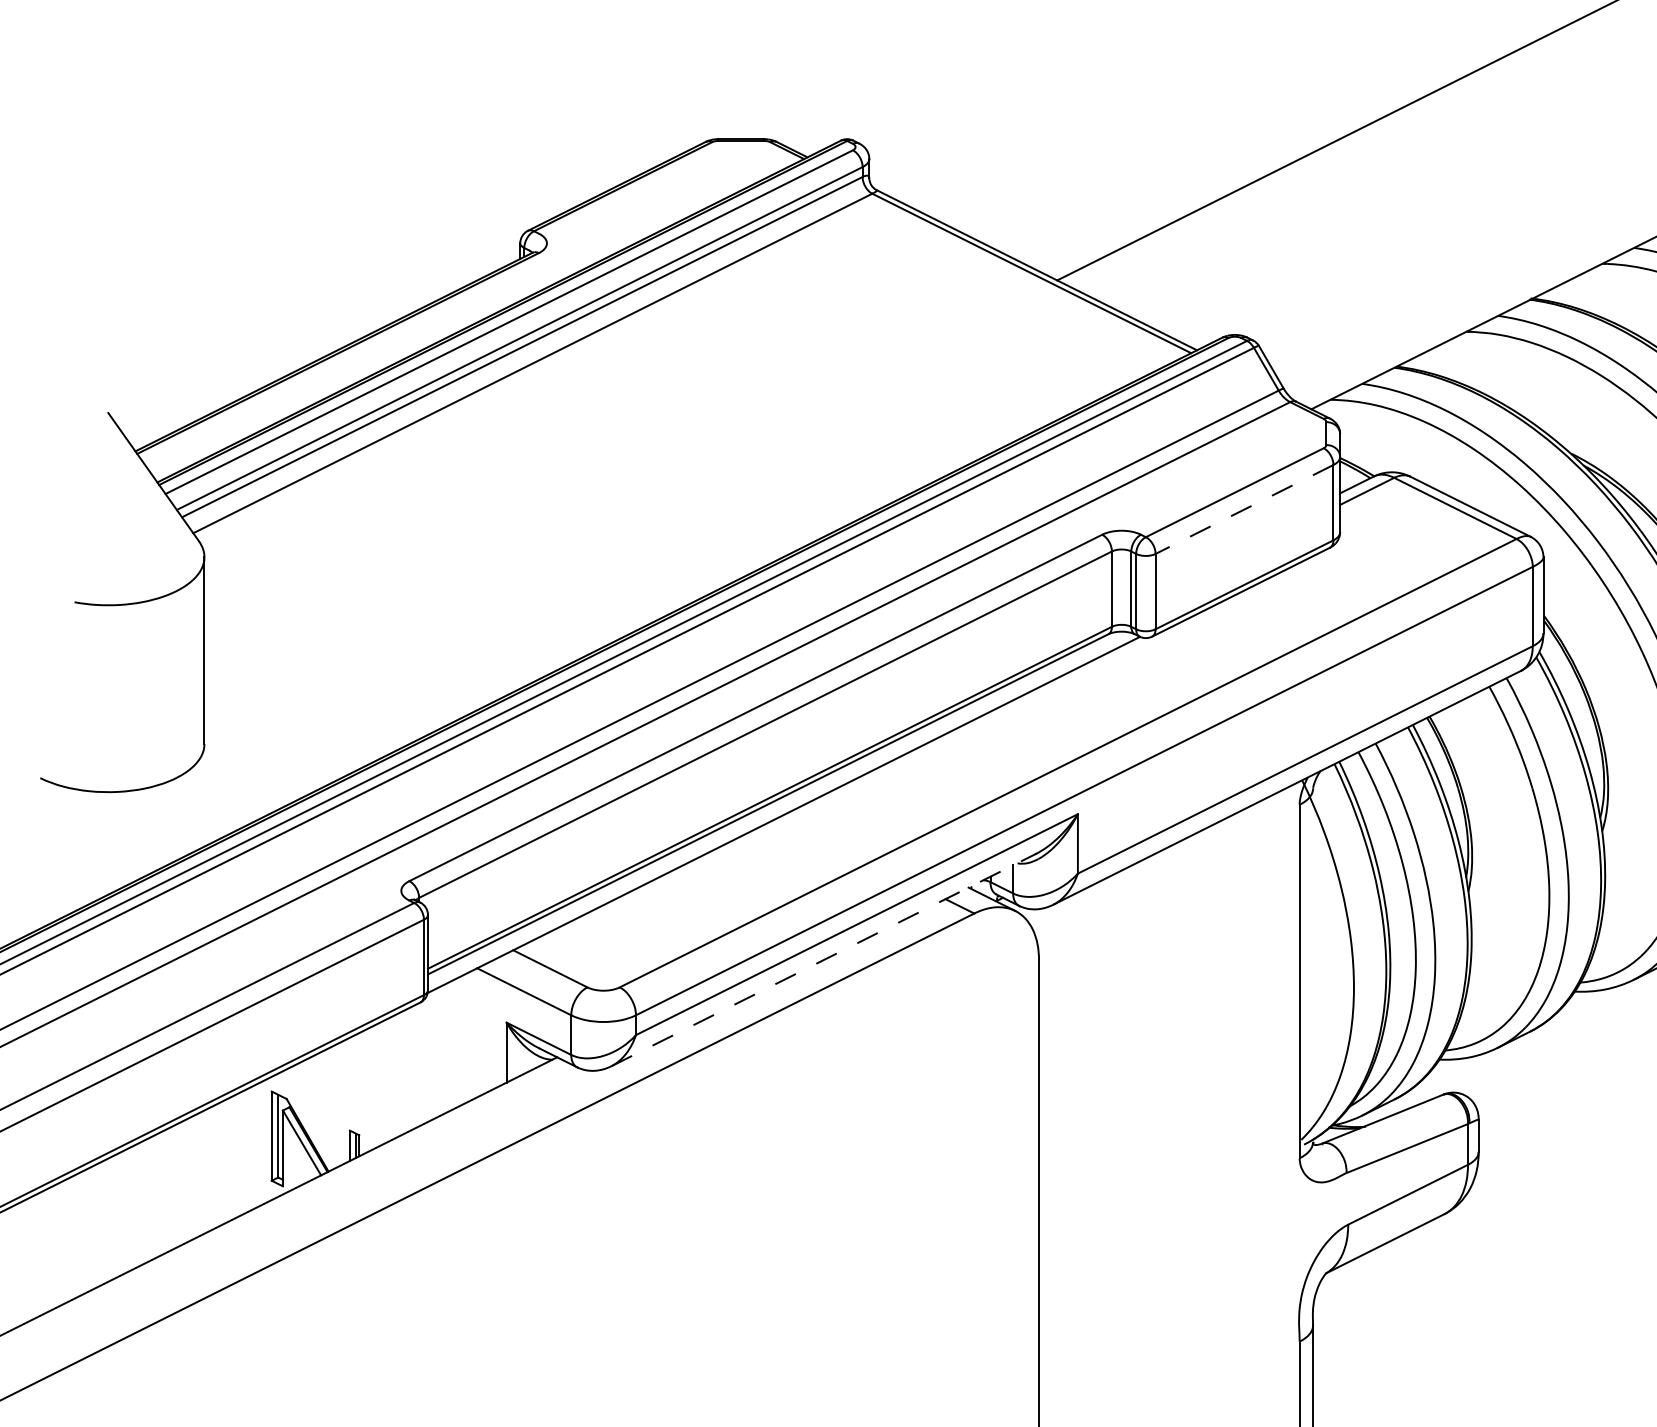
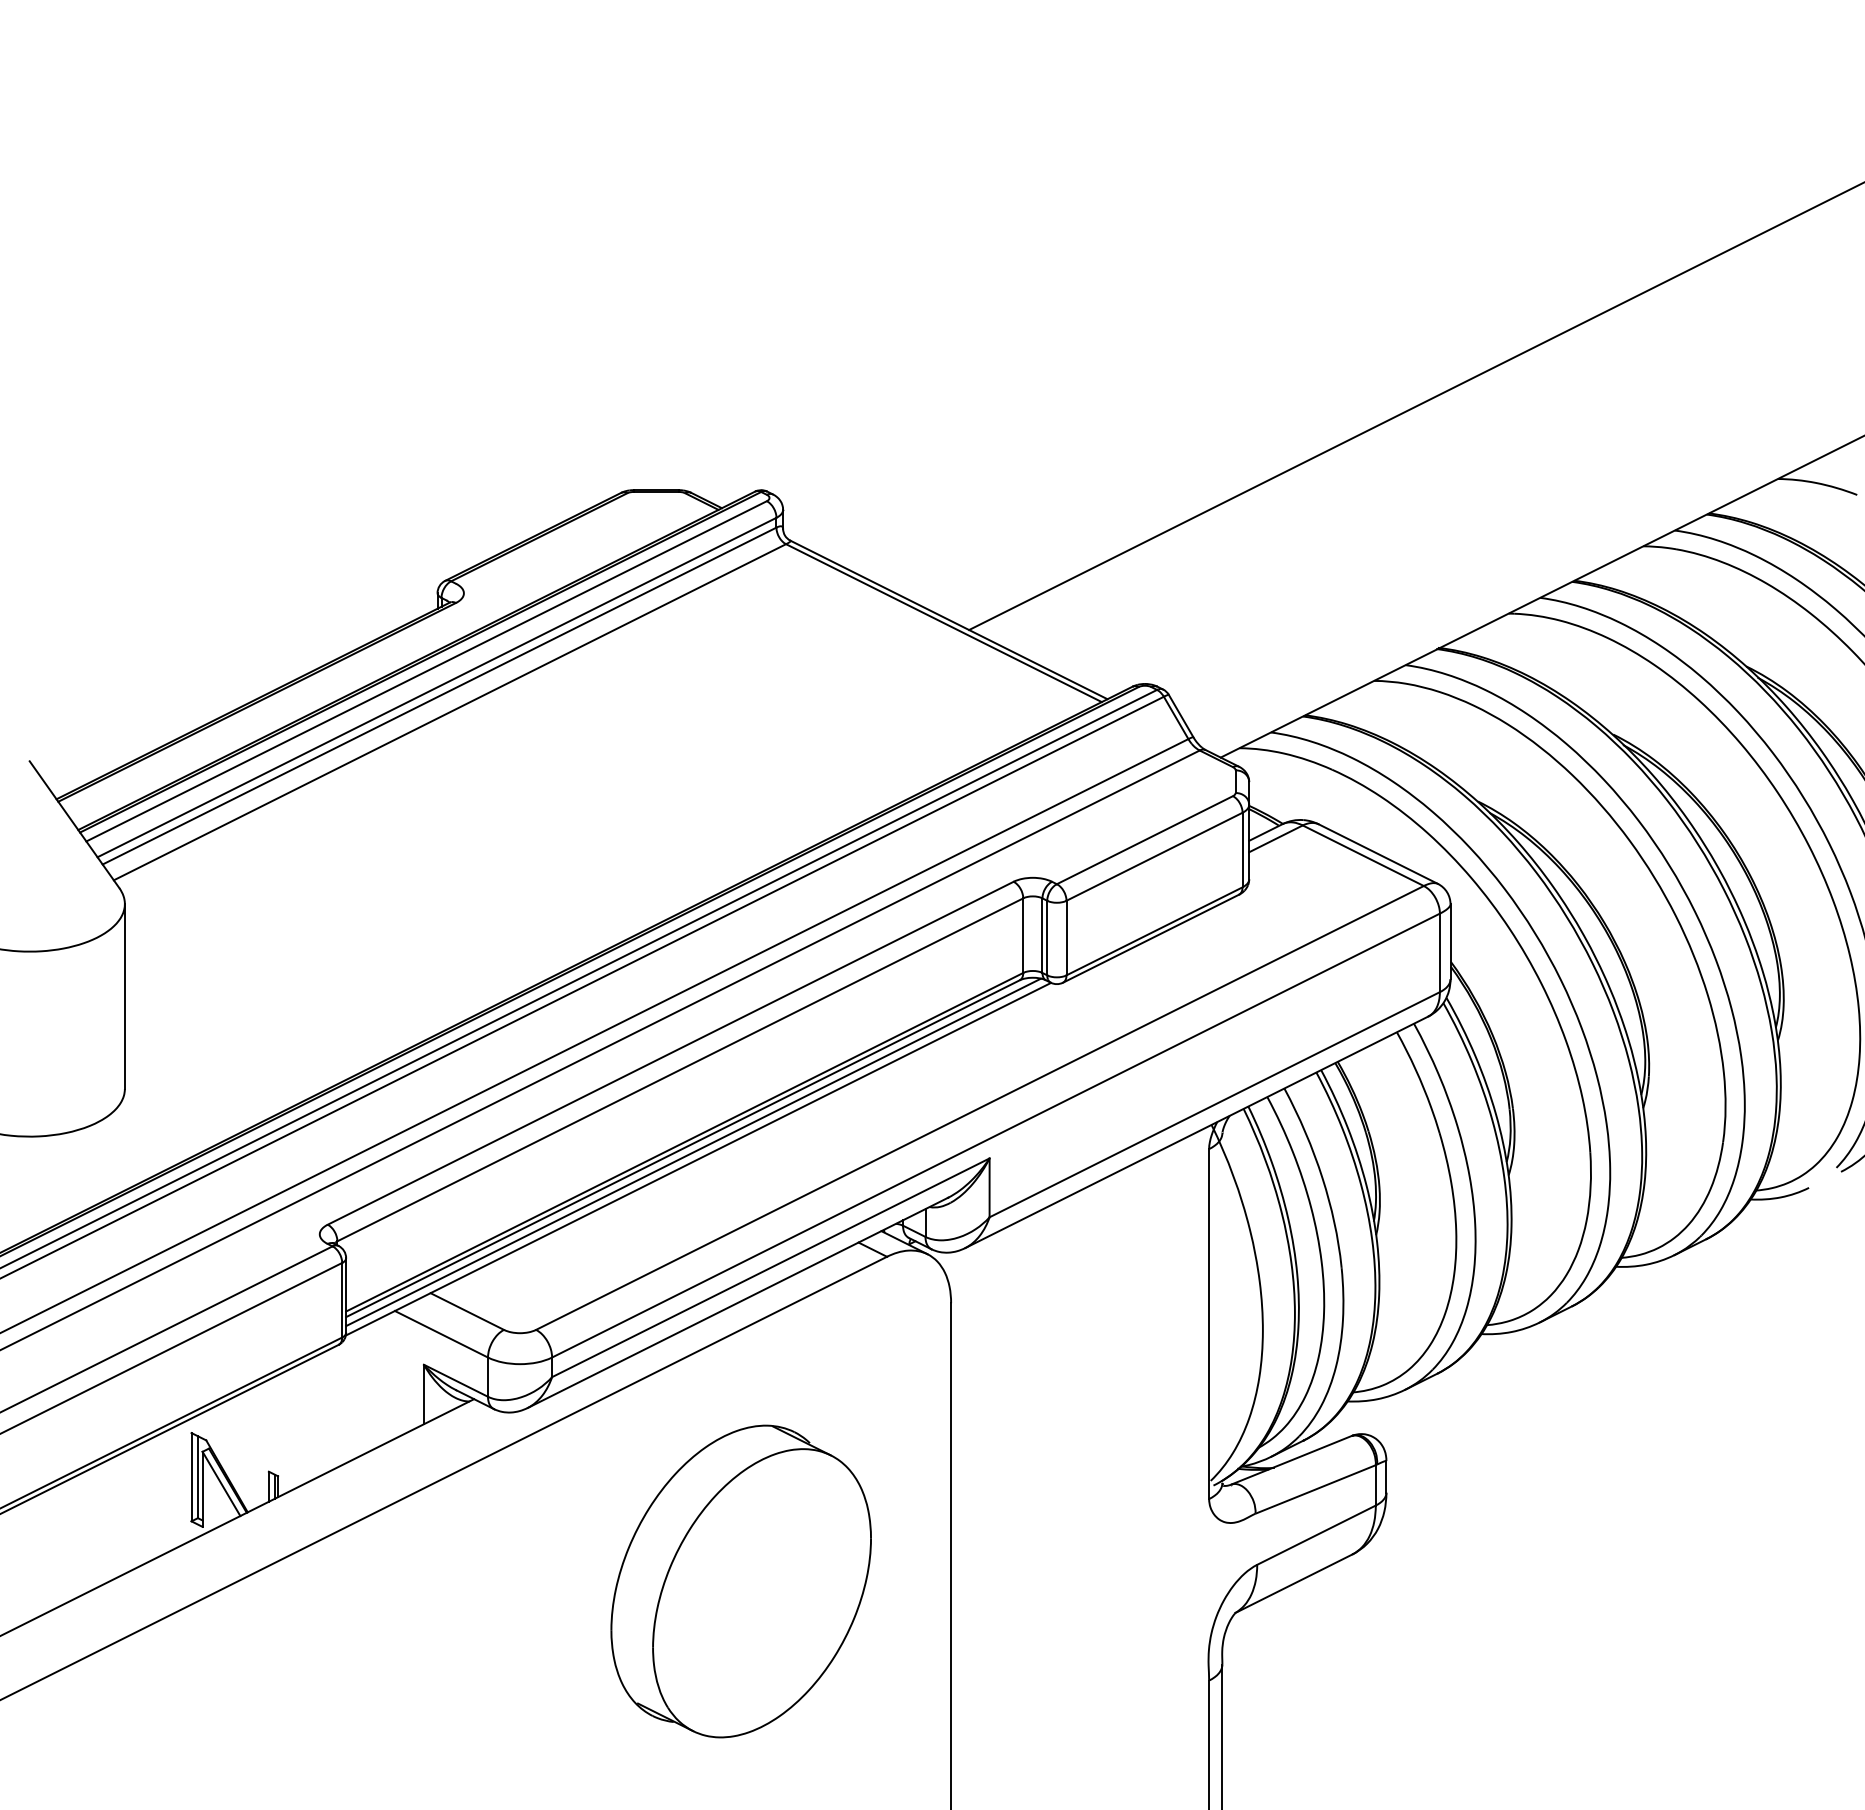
line: (1244, 510) -> (1154, 857), dashed -> solid
line: (778, 808) -> (693, 1152), added
line: (823, 959) -> (737, 1302), dashed -> solid
part: (826, 1241) -> (740, 1581), added

